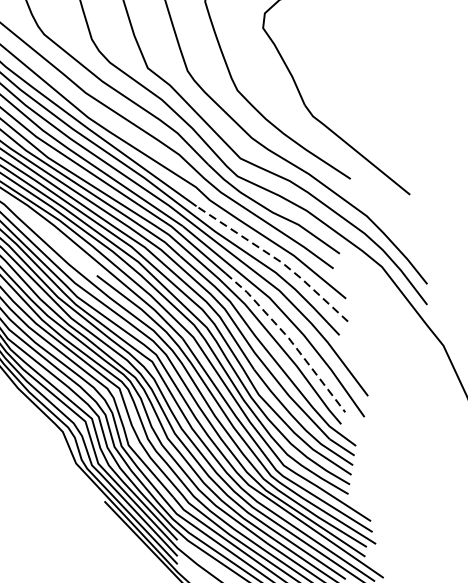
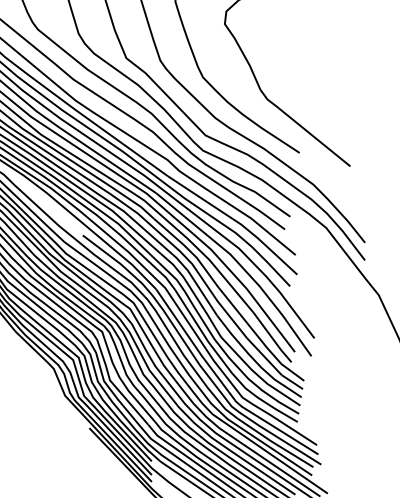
line: (276, 259) -> (236, 221), dashed -> solid
line: (288, 337) -> (246, 288), dashed -> solid

